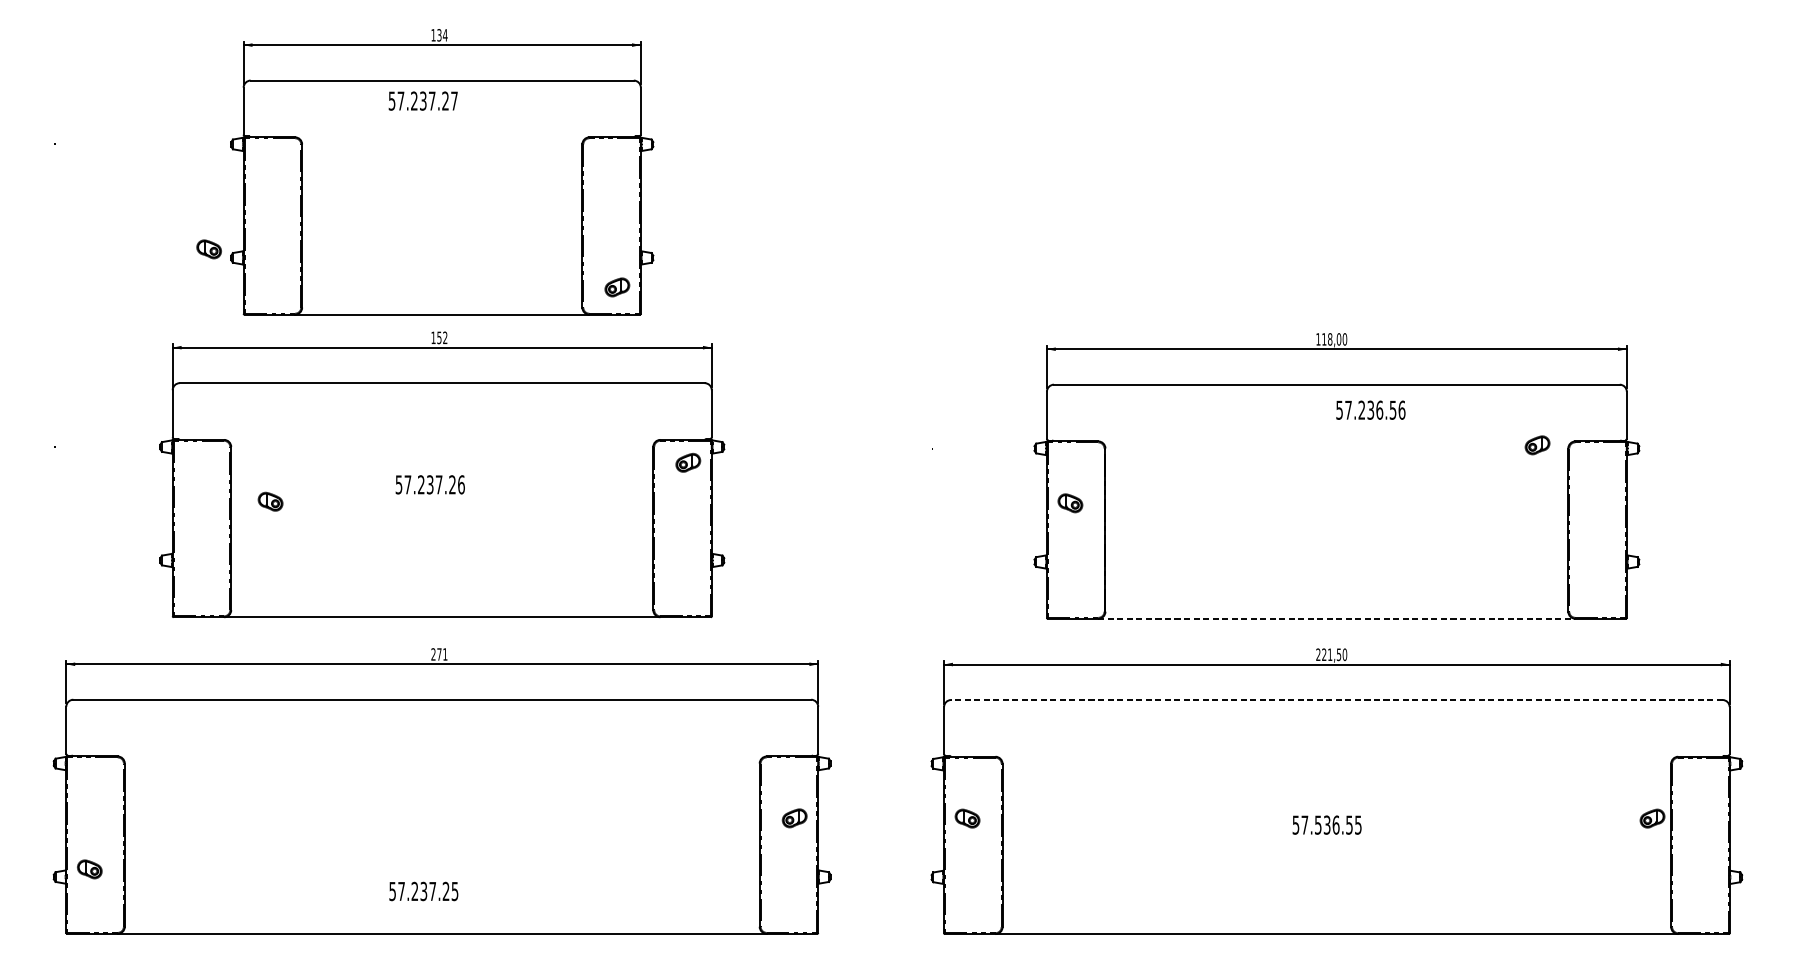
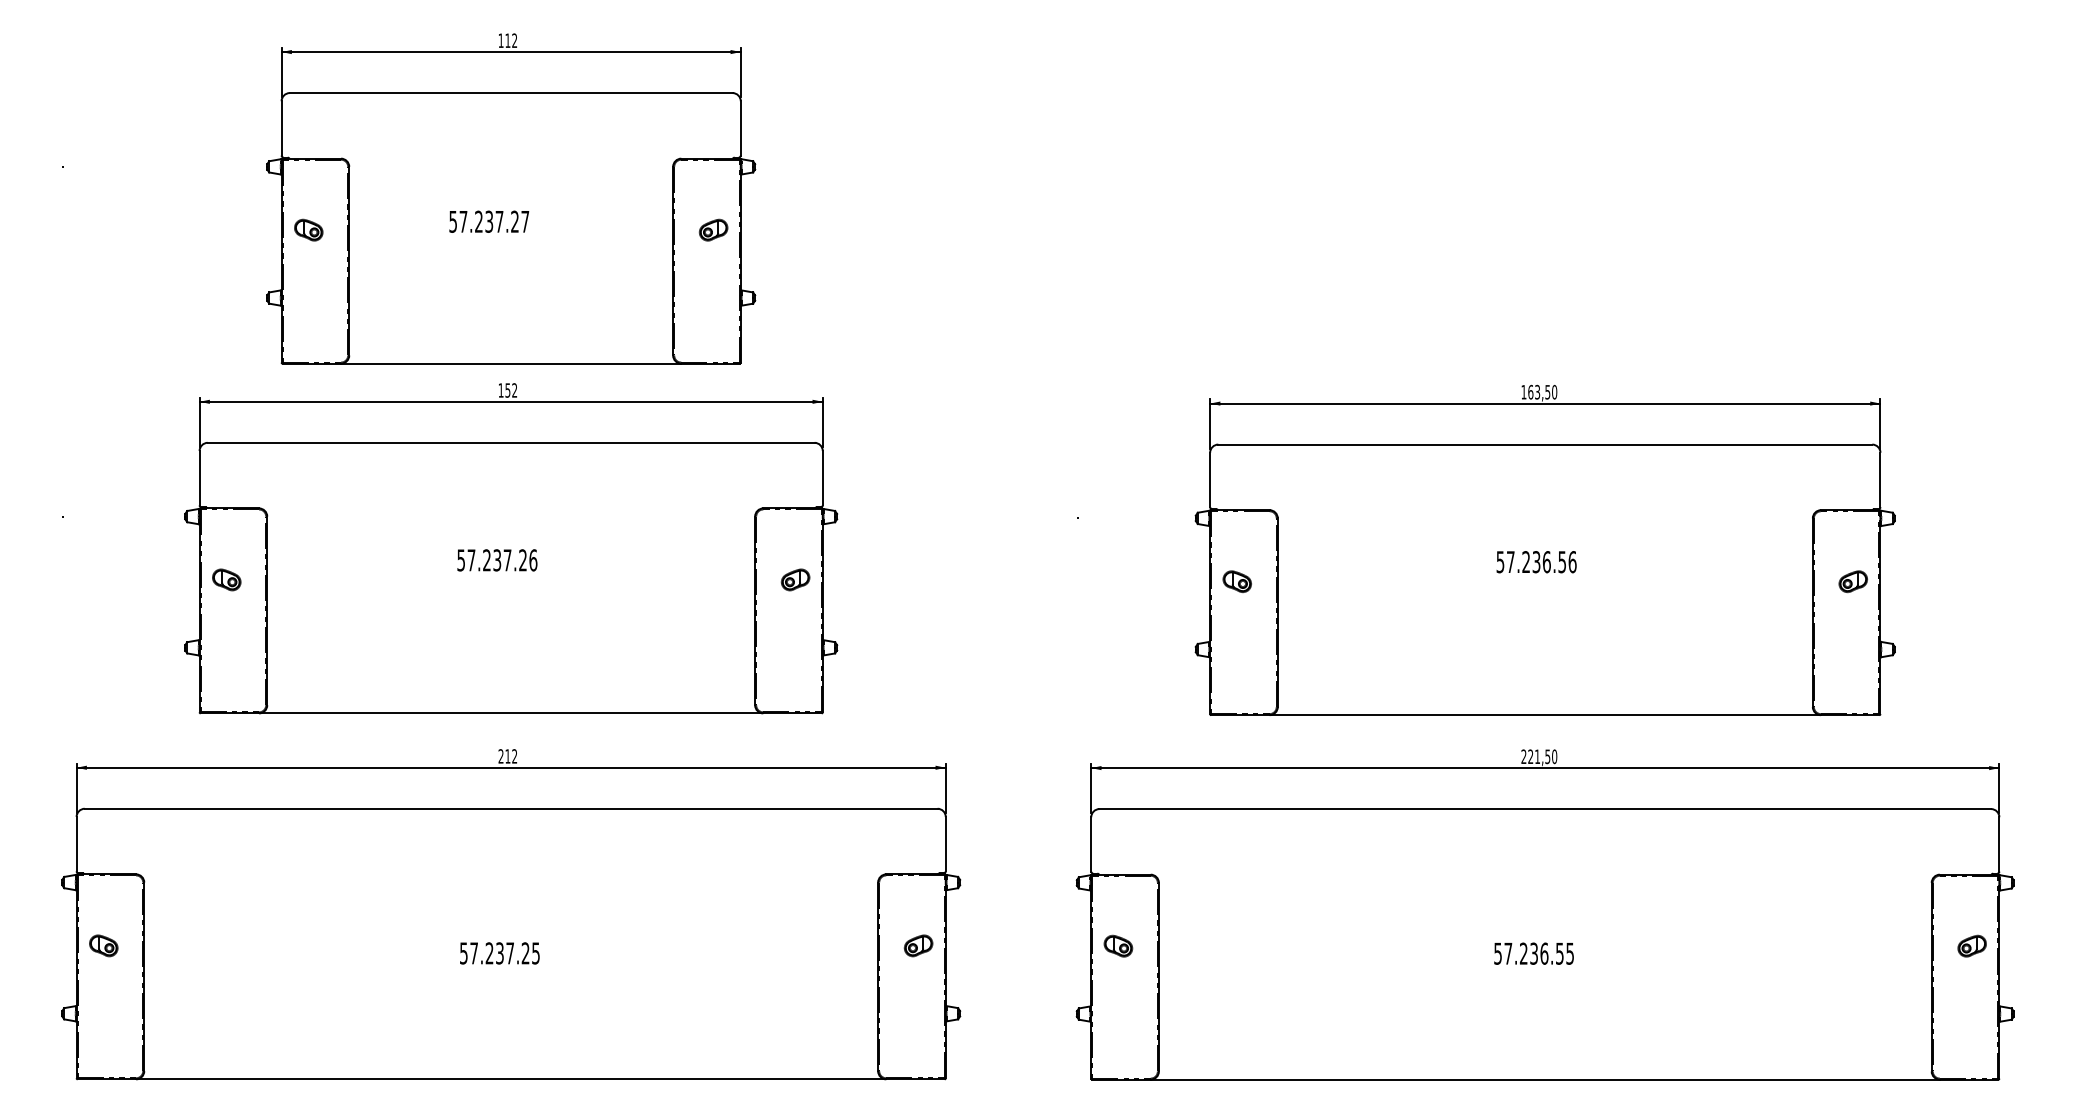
text: (442, 35) -> (511, 40), 134 -> 112
text: (423, 100) -> (489, 221), moved
part: (208, 248) -> (308, 229), moved
part: (617, 286) -> (713, 229), moved
text: (1331, 338) -> (1539, 391), 118,00 -> 163,50
text: (1370, 410) -> (1536, 562), moved
part: (1536, 445) -> (1852, 581), moved
part: (688, 462) -> (795, 579), moved
part: (270, 501) -> (226, 579), moved
line: (1337, 619) -> (1545, 715), dashed -> solid
text: (441, 654) -> (510, 756), 271 -> 212
line: (1337, 700) -> (1545, 809), dashed -> solid
part: (1651, 818) -> (1971, 945), moved
text: (1318, 824) -> (1523, 953), 57.536.55 -> 57.236.55
part: (89, 869) -> (103, 945), moved
text: (423, 891) -> (499, 953), moved

